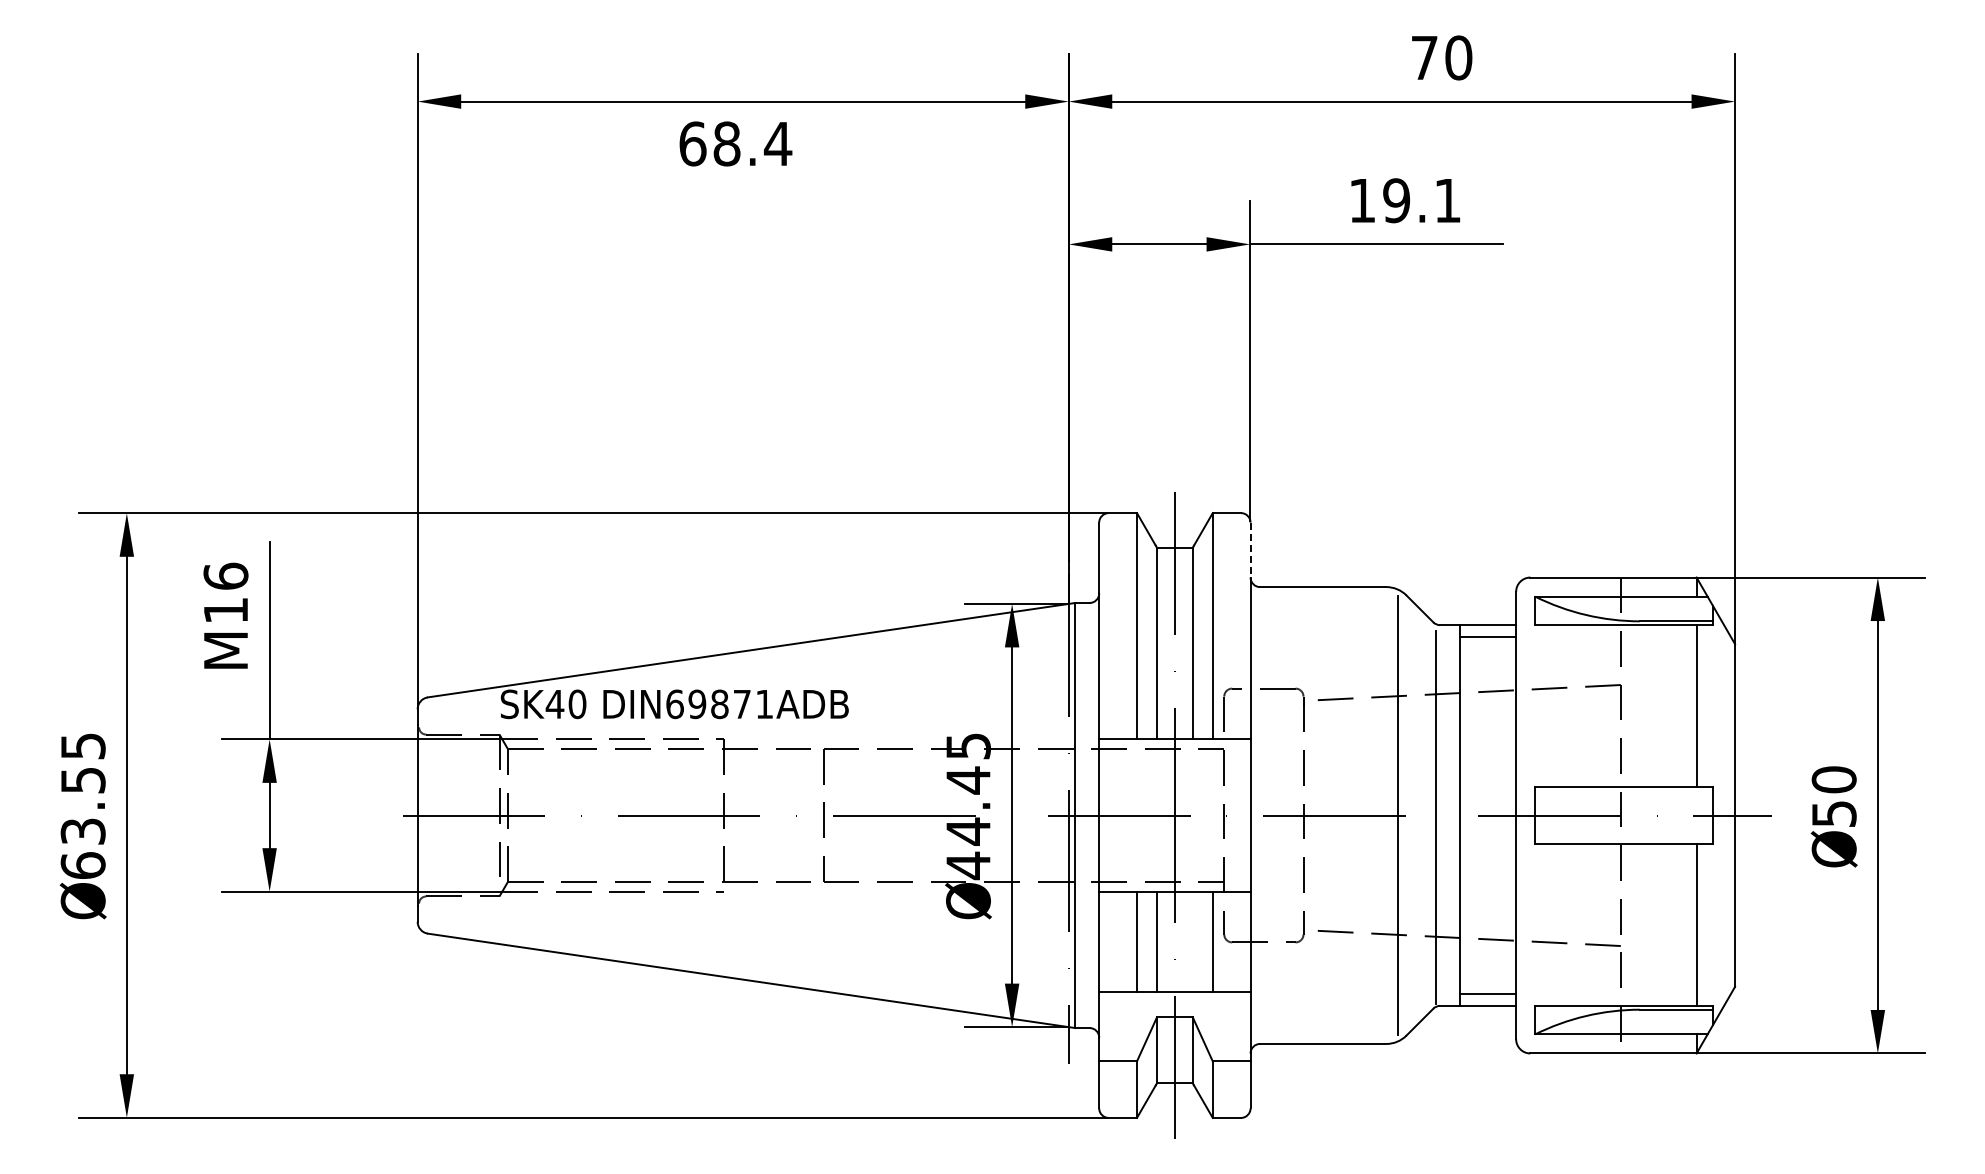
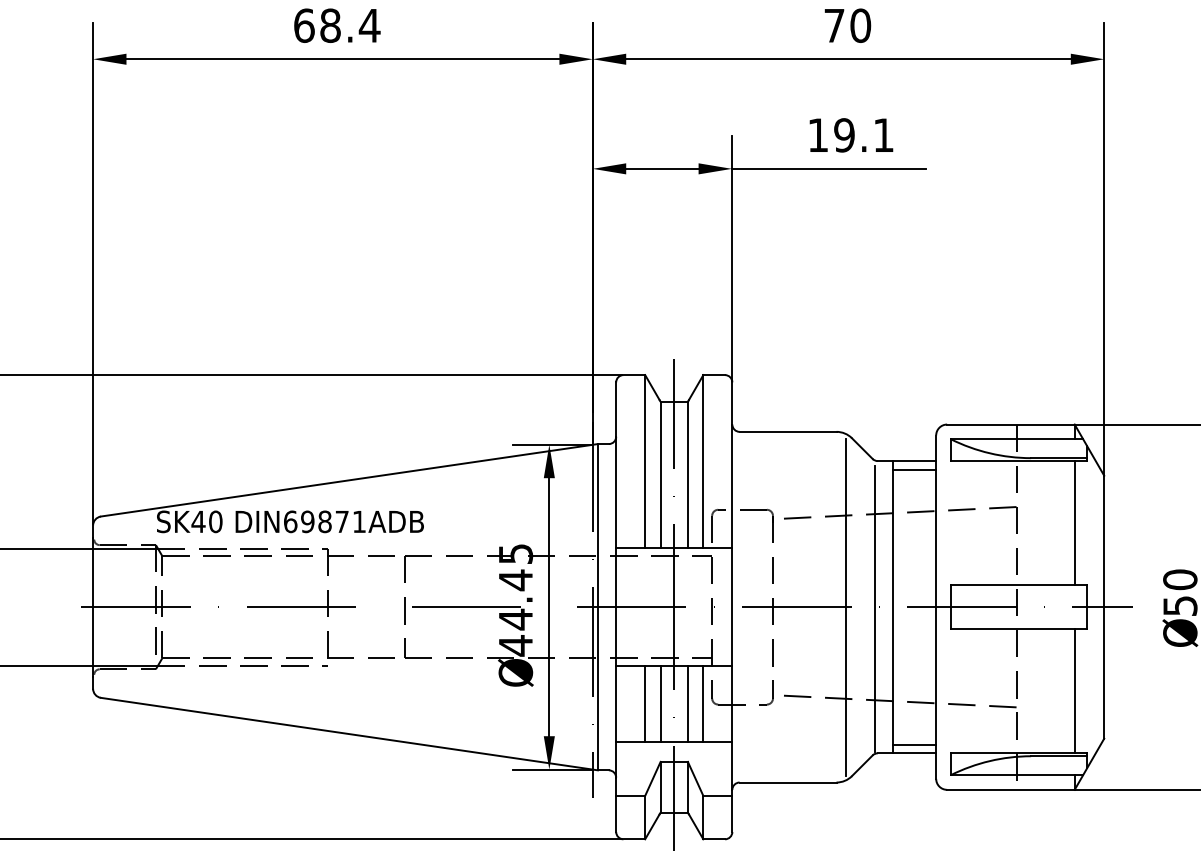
text: (1442, 57) -> (848, 25), moved
text: (735, 143) -> (337, 25), moved
line: (1250, 550) -> (732, 403), dashed -> solid
line: (1192, 941) -> (687, 703), added

